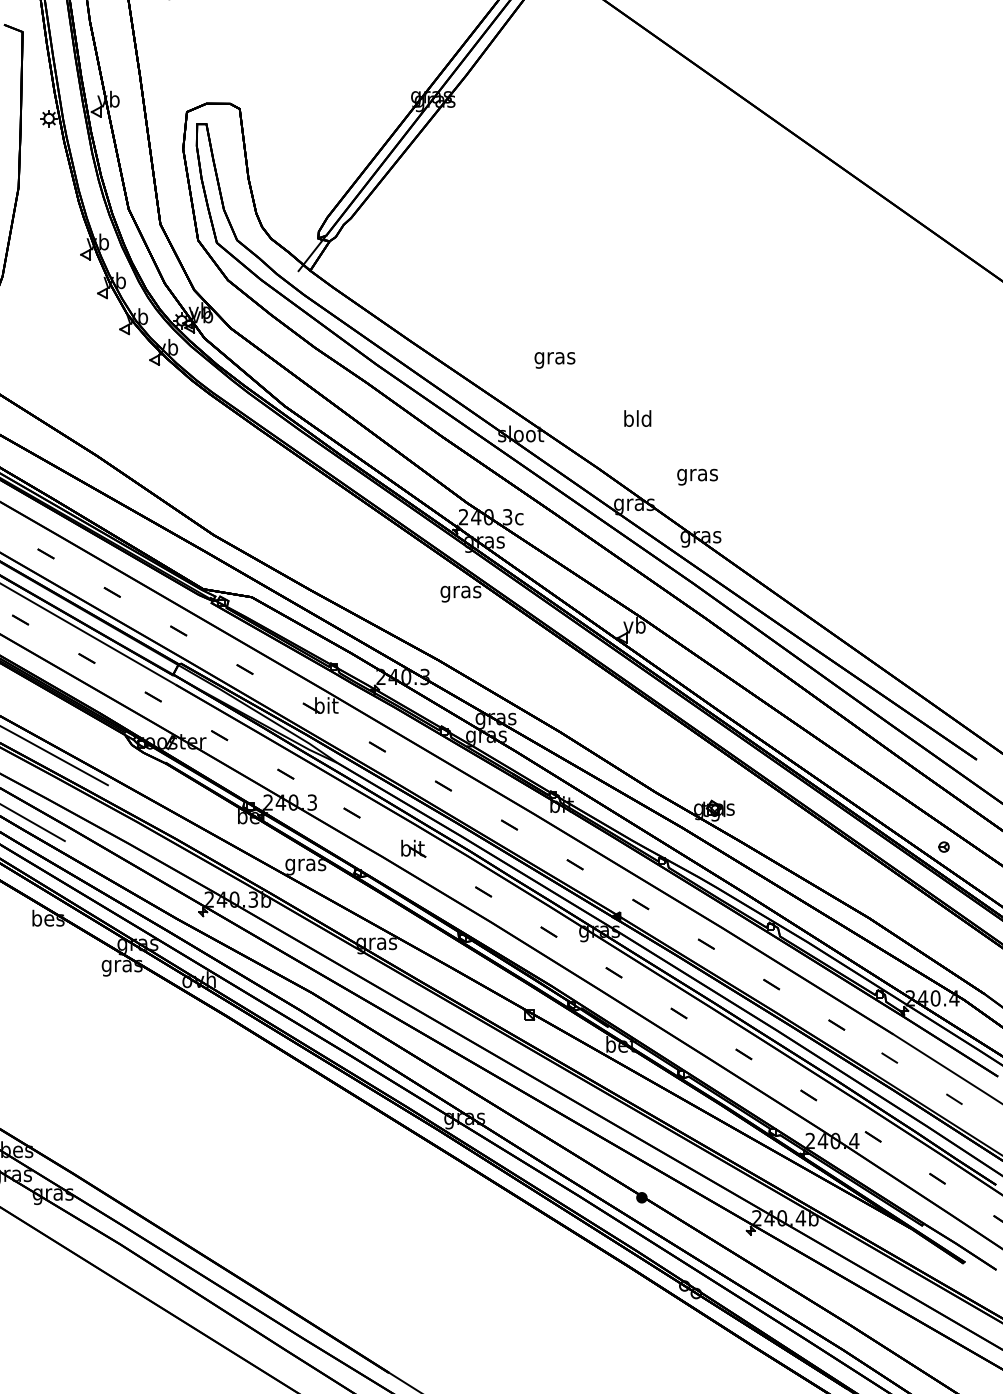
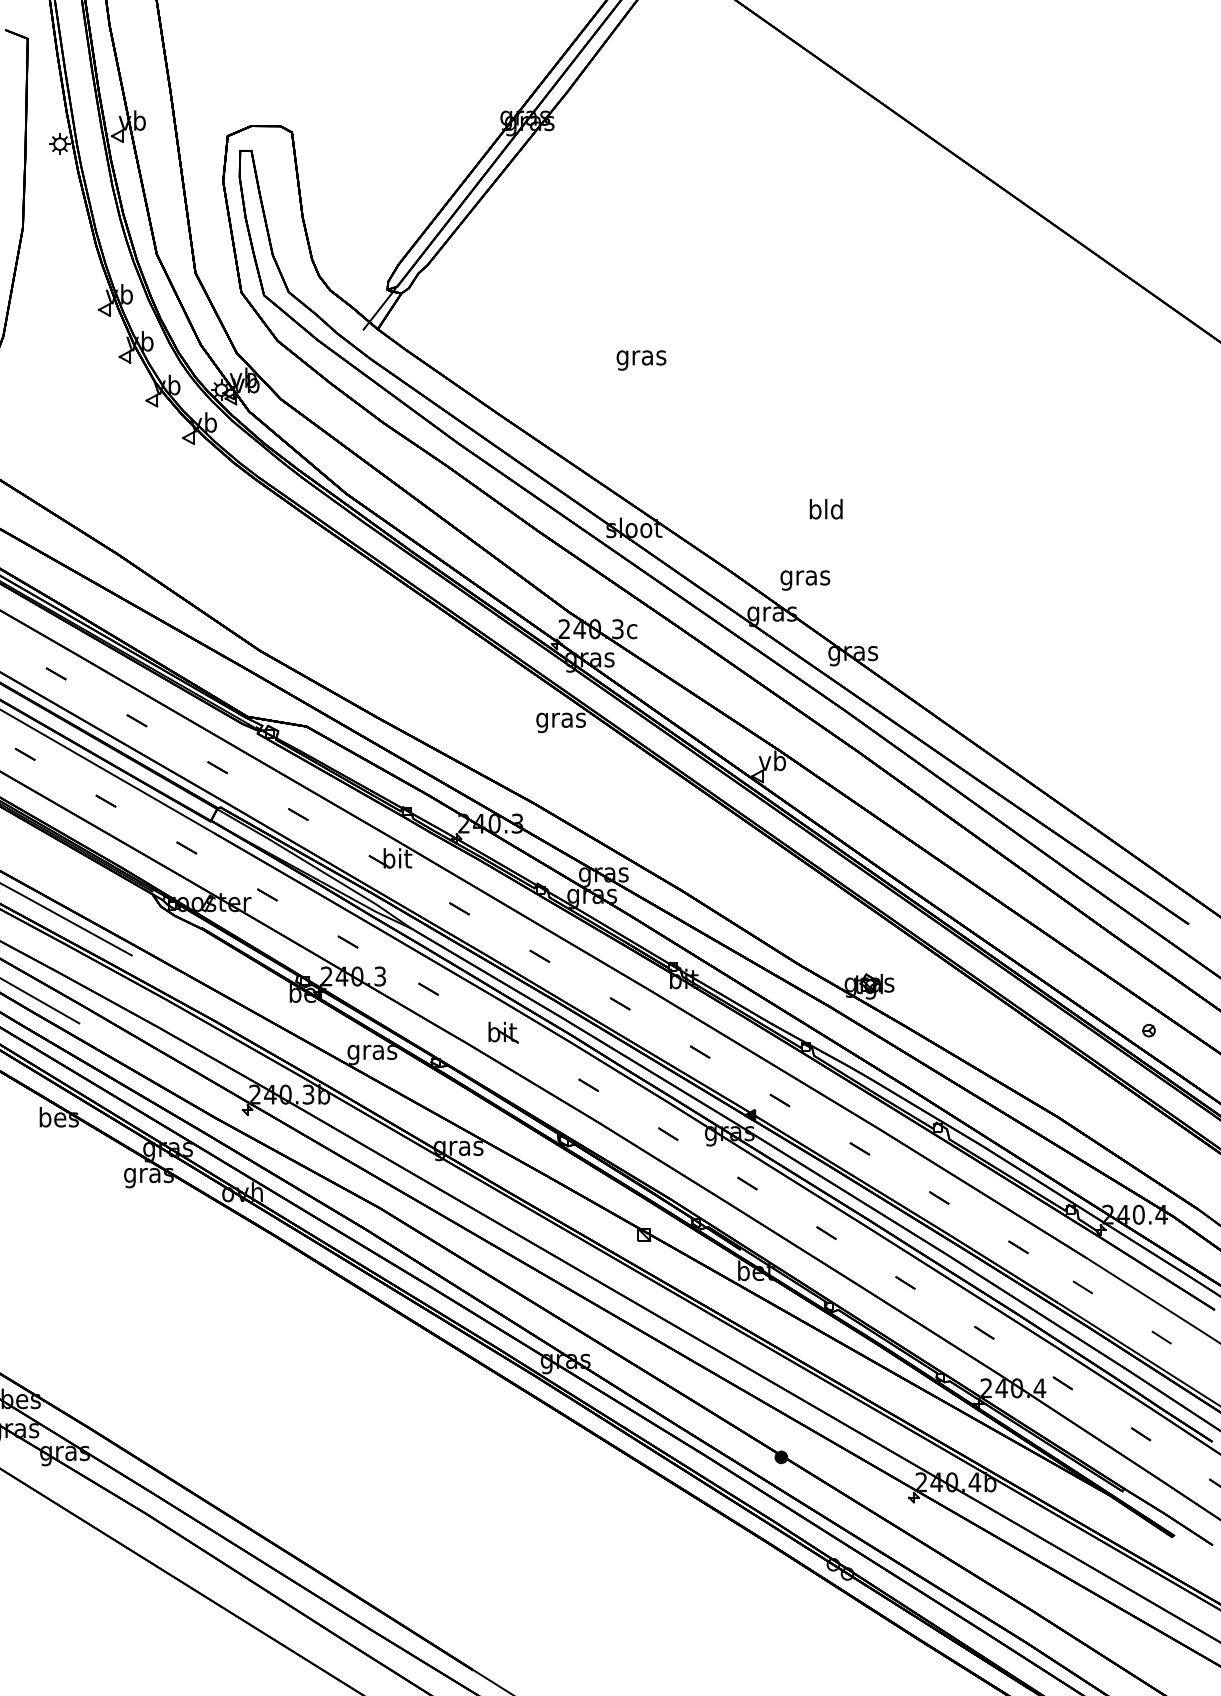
text: (554, 360) -> (640, 360), moved
text: (637, 418) -> (825, 509), moved
text: (697, 476) -> (805, 579), moved

